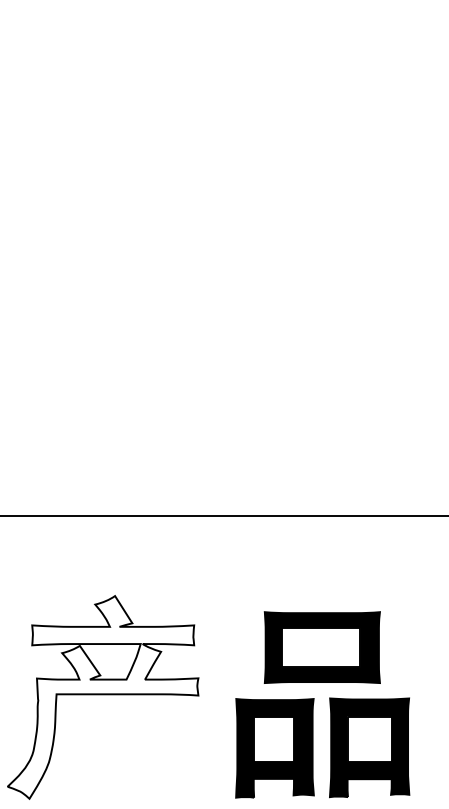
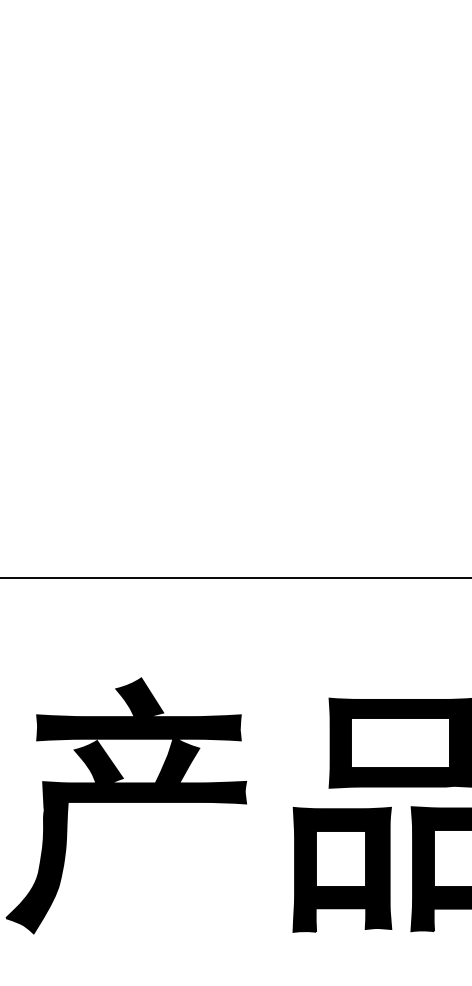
fill: (102, 697) -> (125, 805), added

